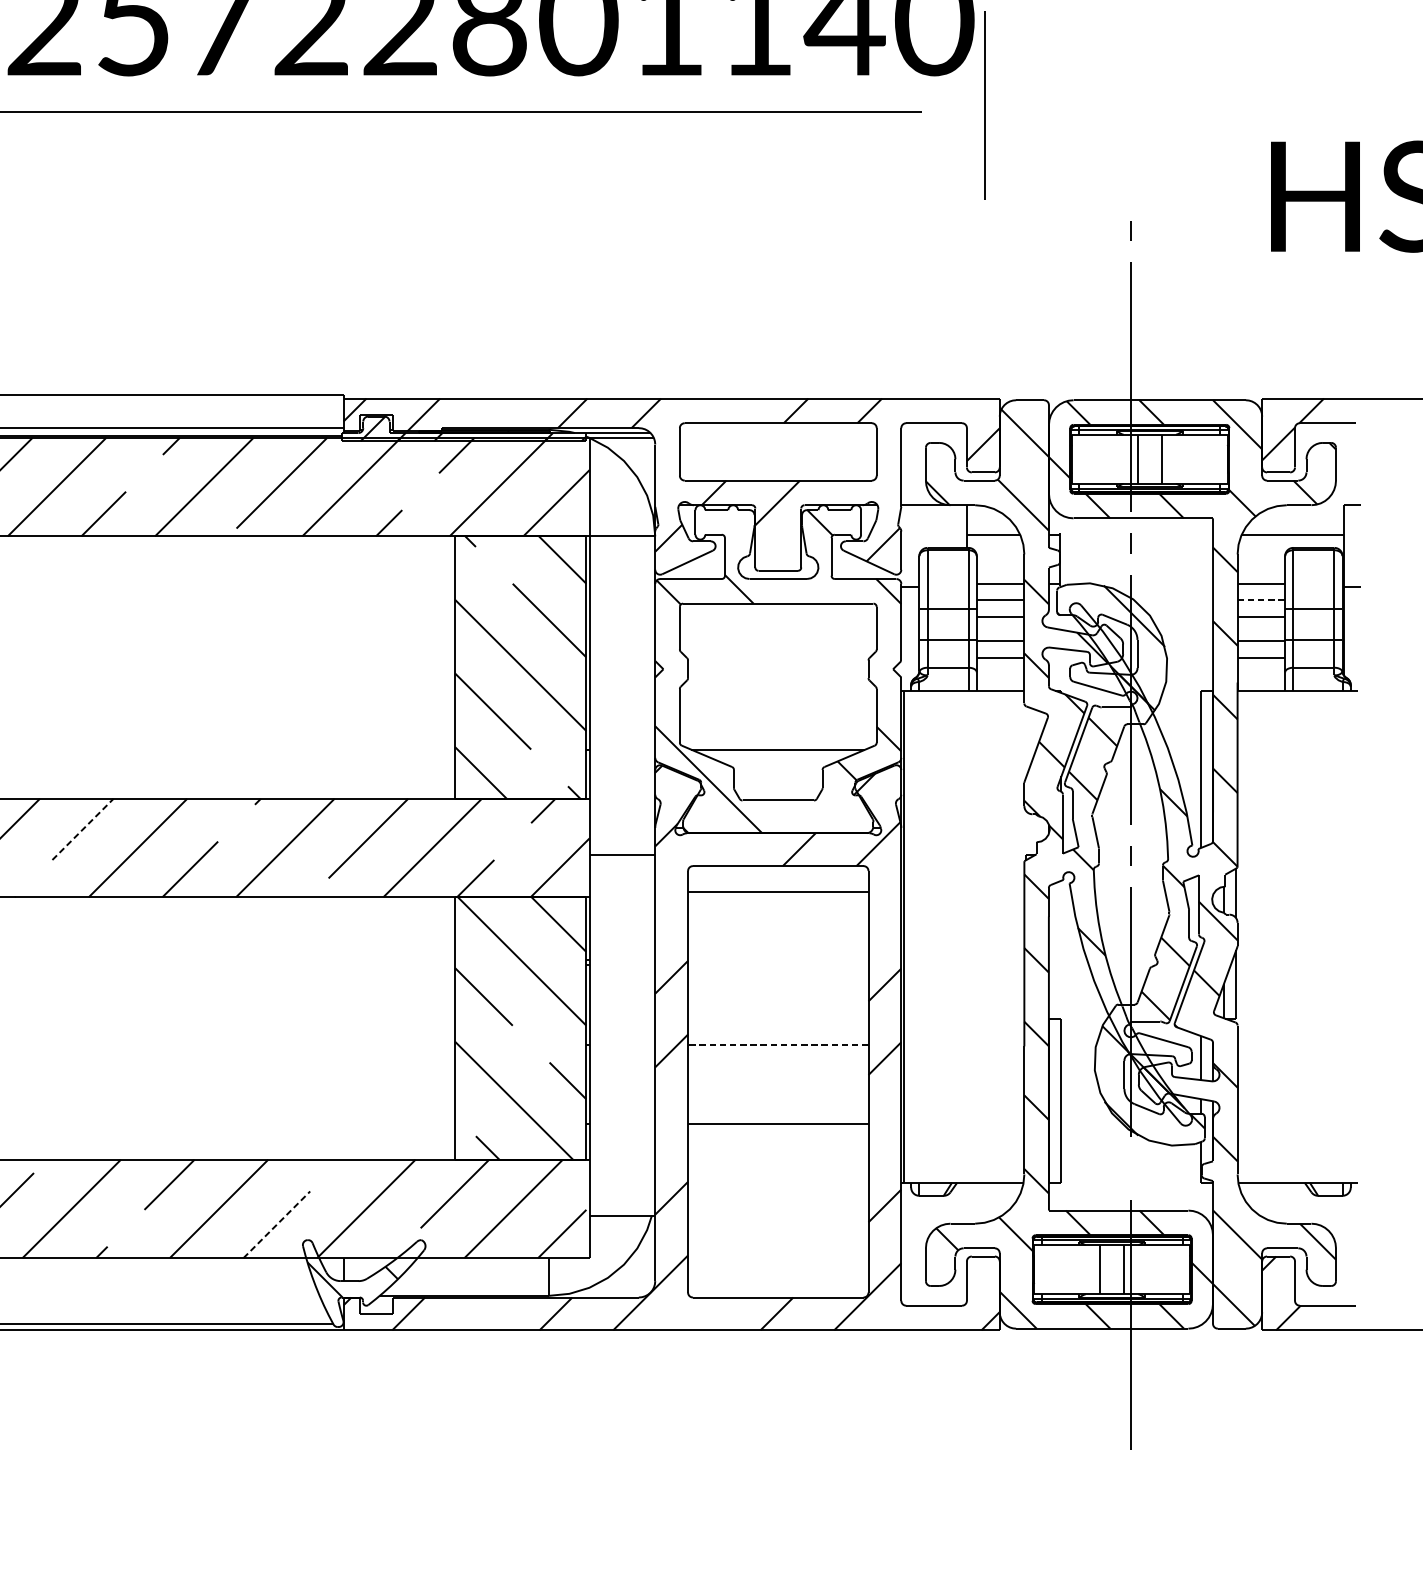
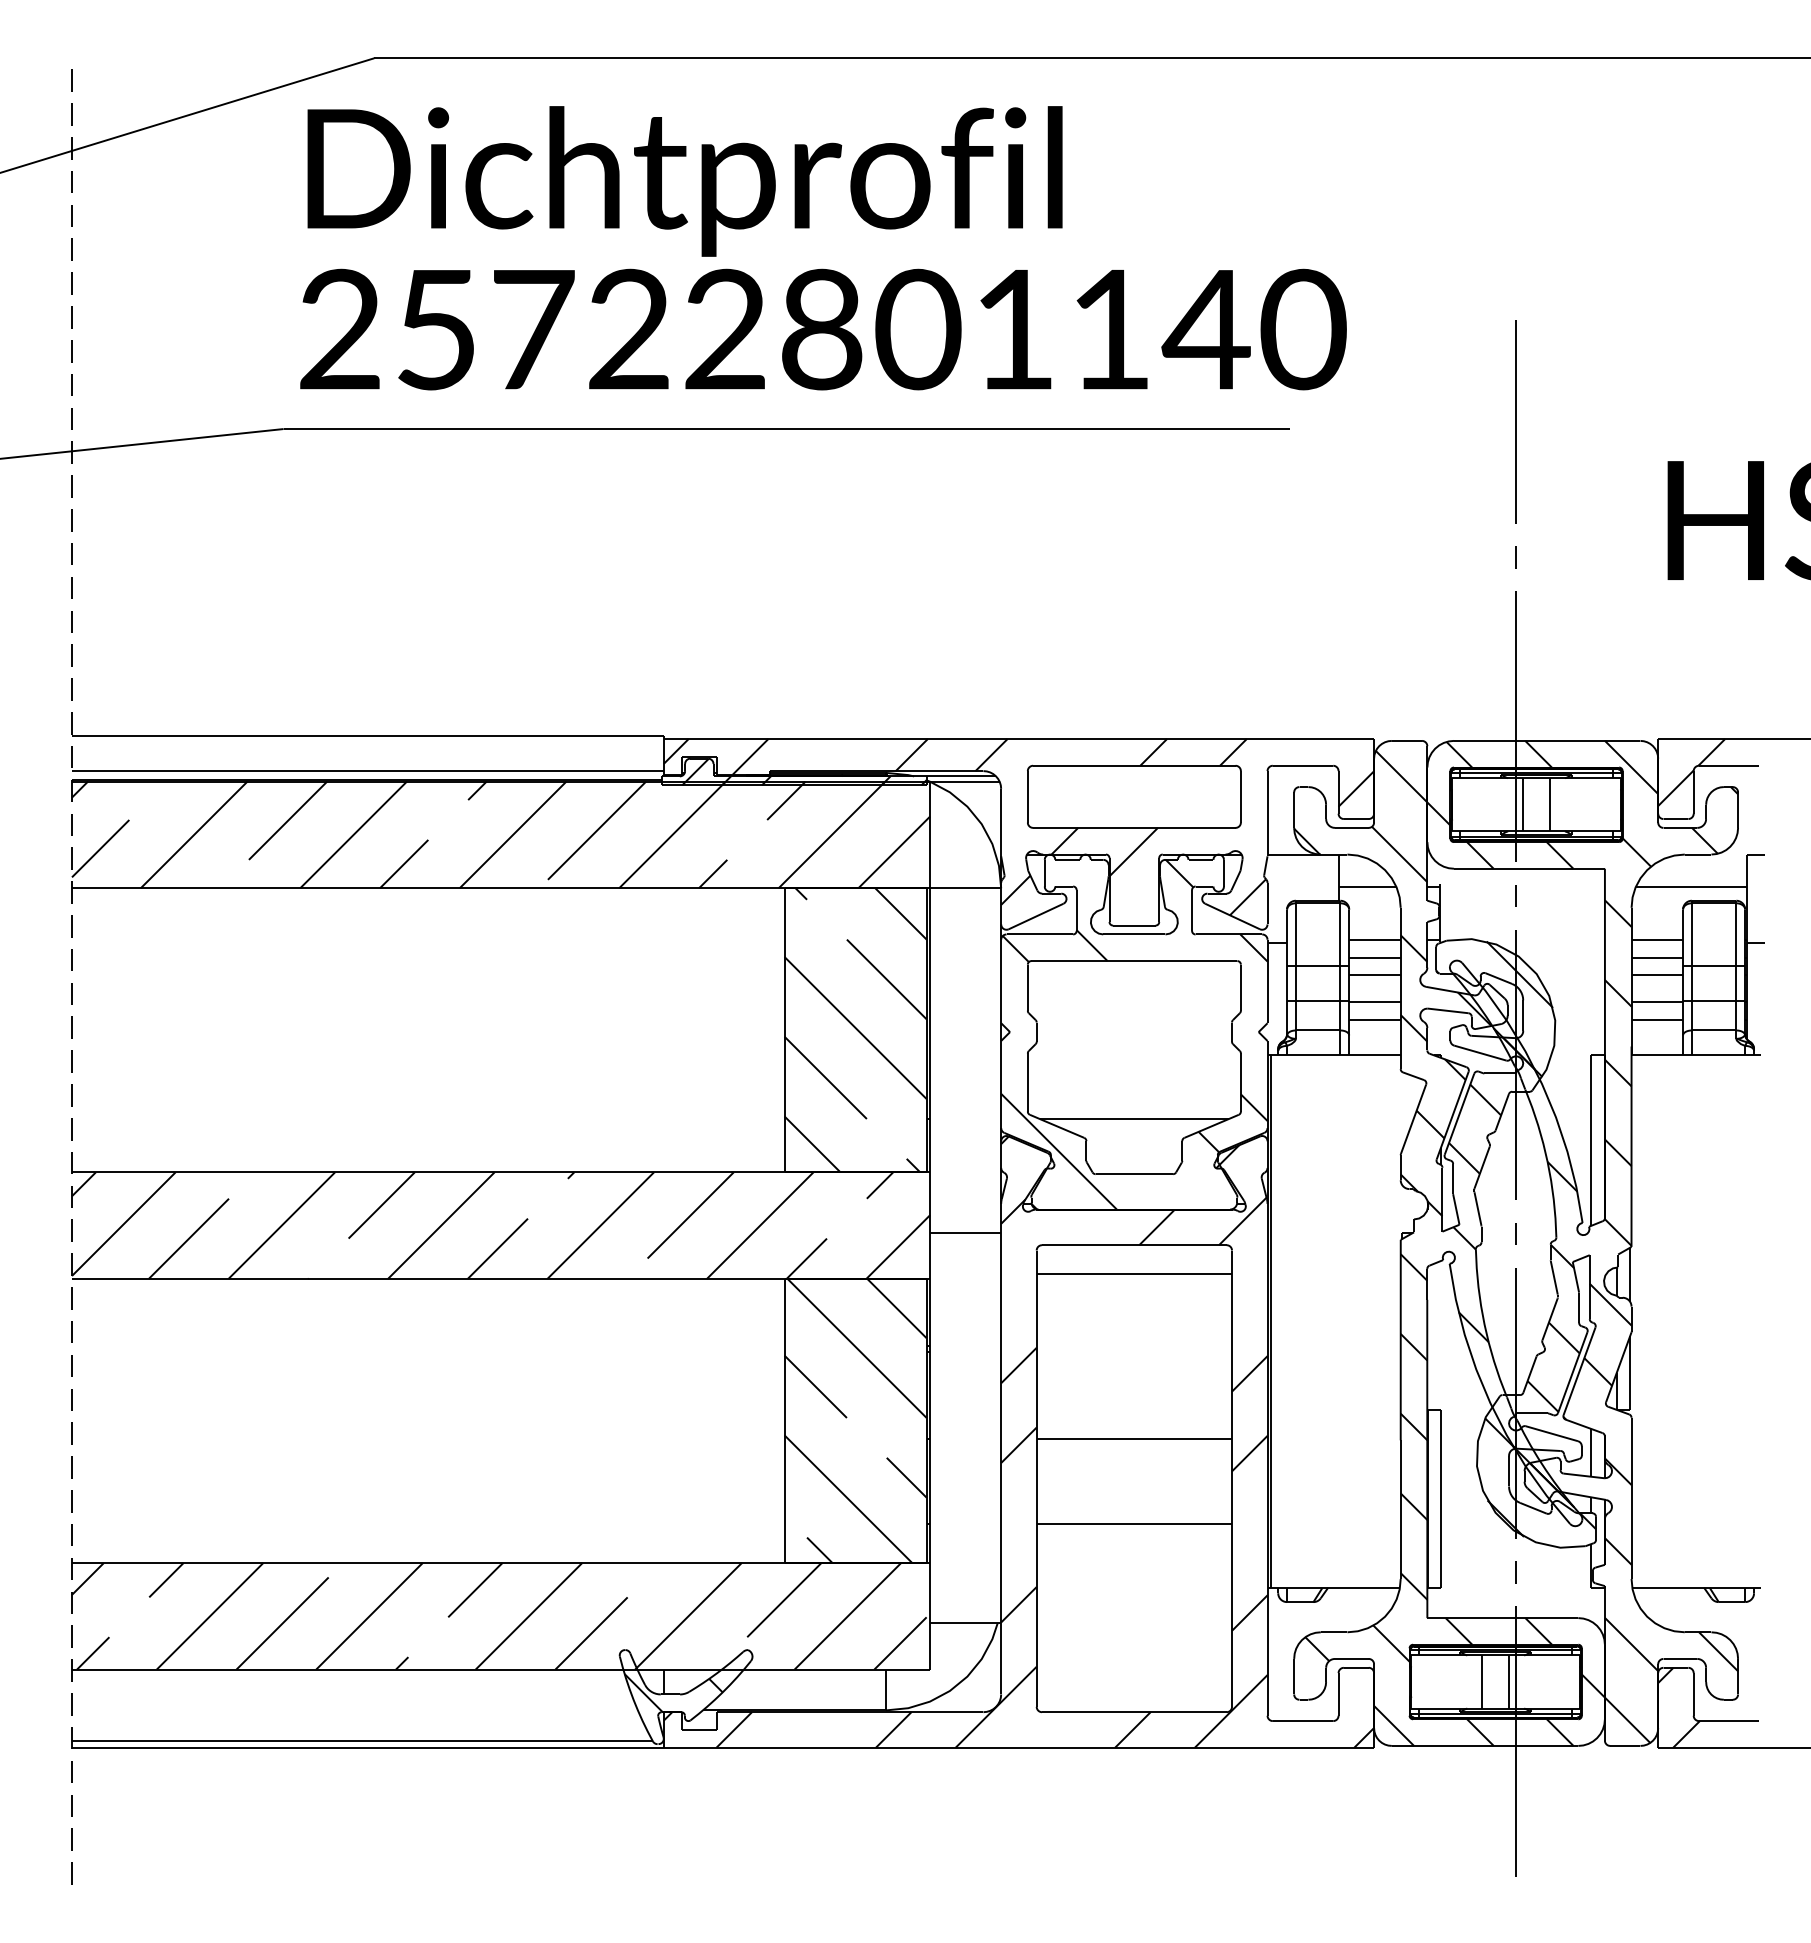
line: (984, 105) -> (1515, 421), moved
line: (1261, 600) -> (1657, 957), dashed -> solid
line: (82, 829) -> (381, 1205), dashed -> solid
line: (778, 1044) -> (1134, 1438), dashed -> solid
line: (1130, 1168) -> (1515, 1572), added
line: (276, 1224) -> (591, 1633), dashed -> solid

